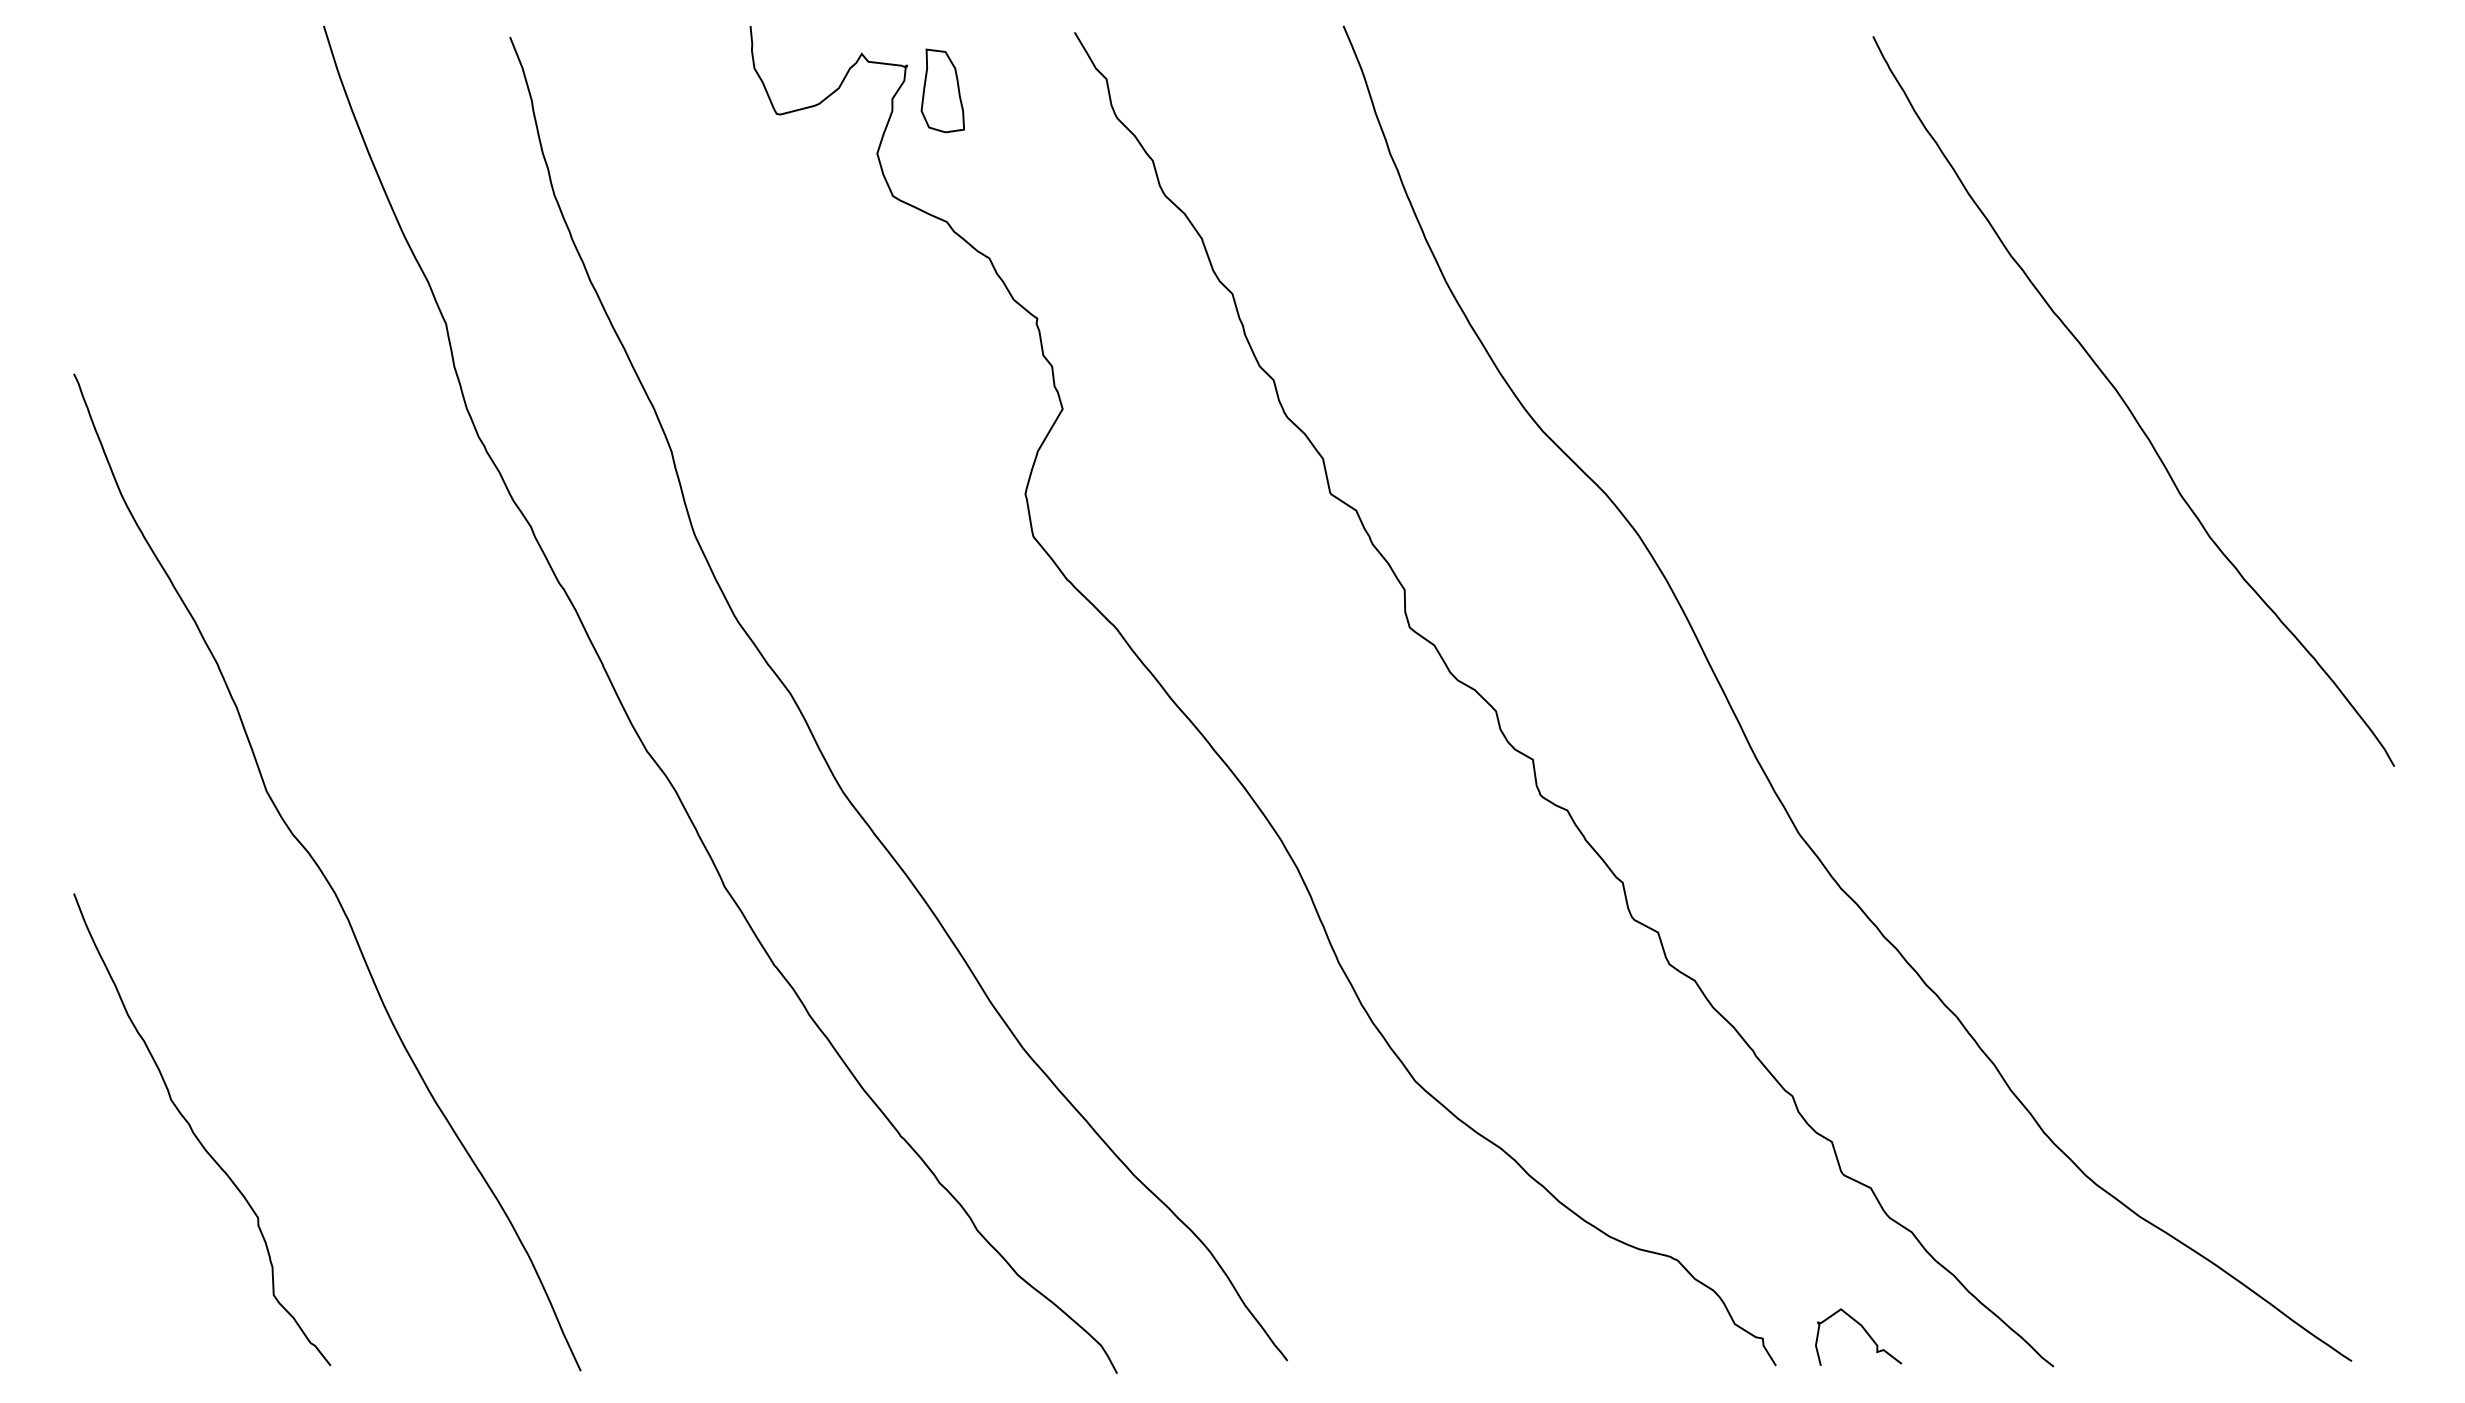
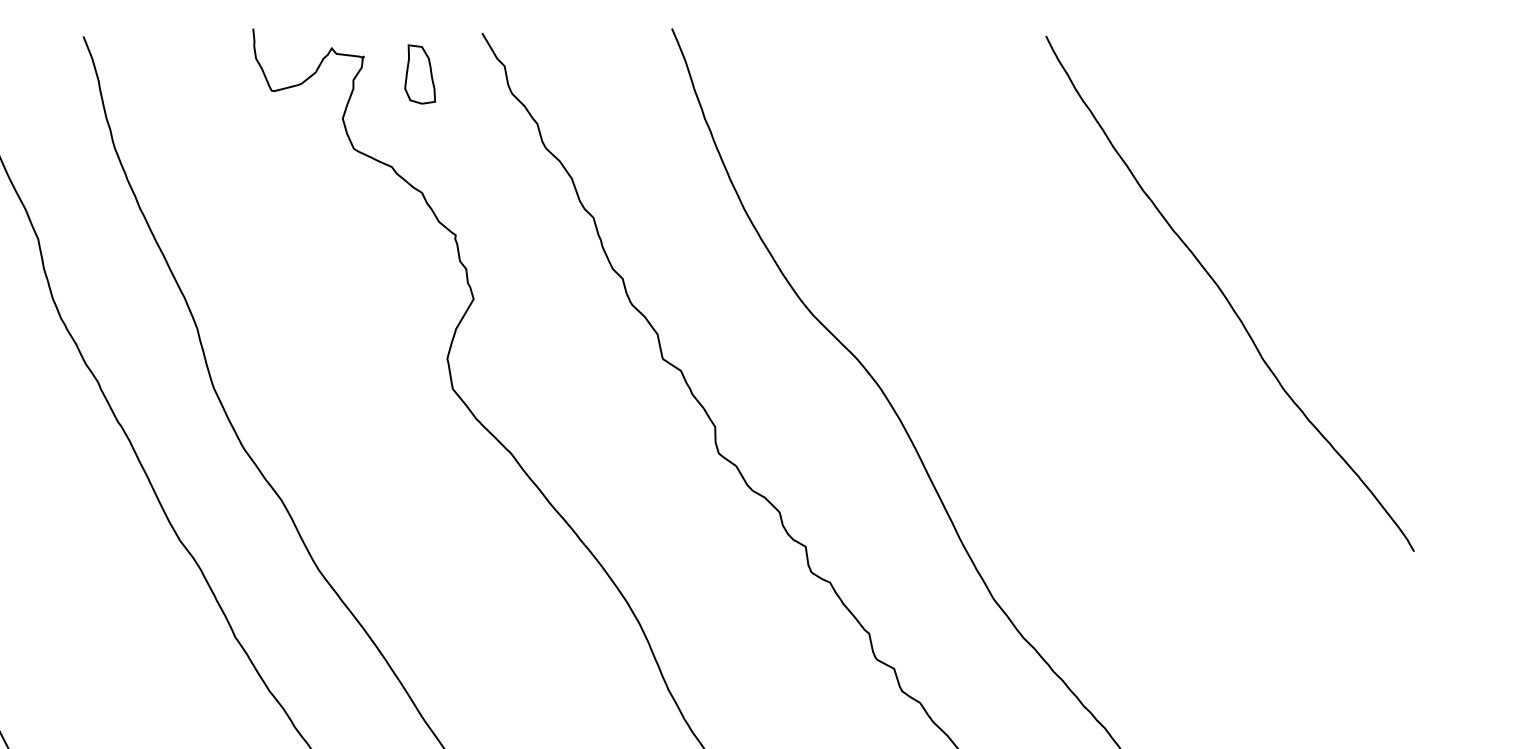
part: (942, 90) -> (419, 74), moved

